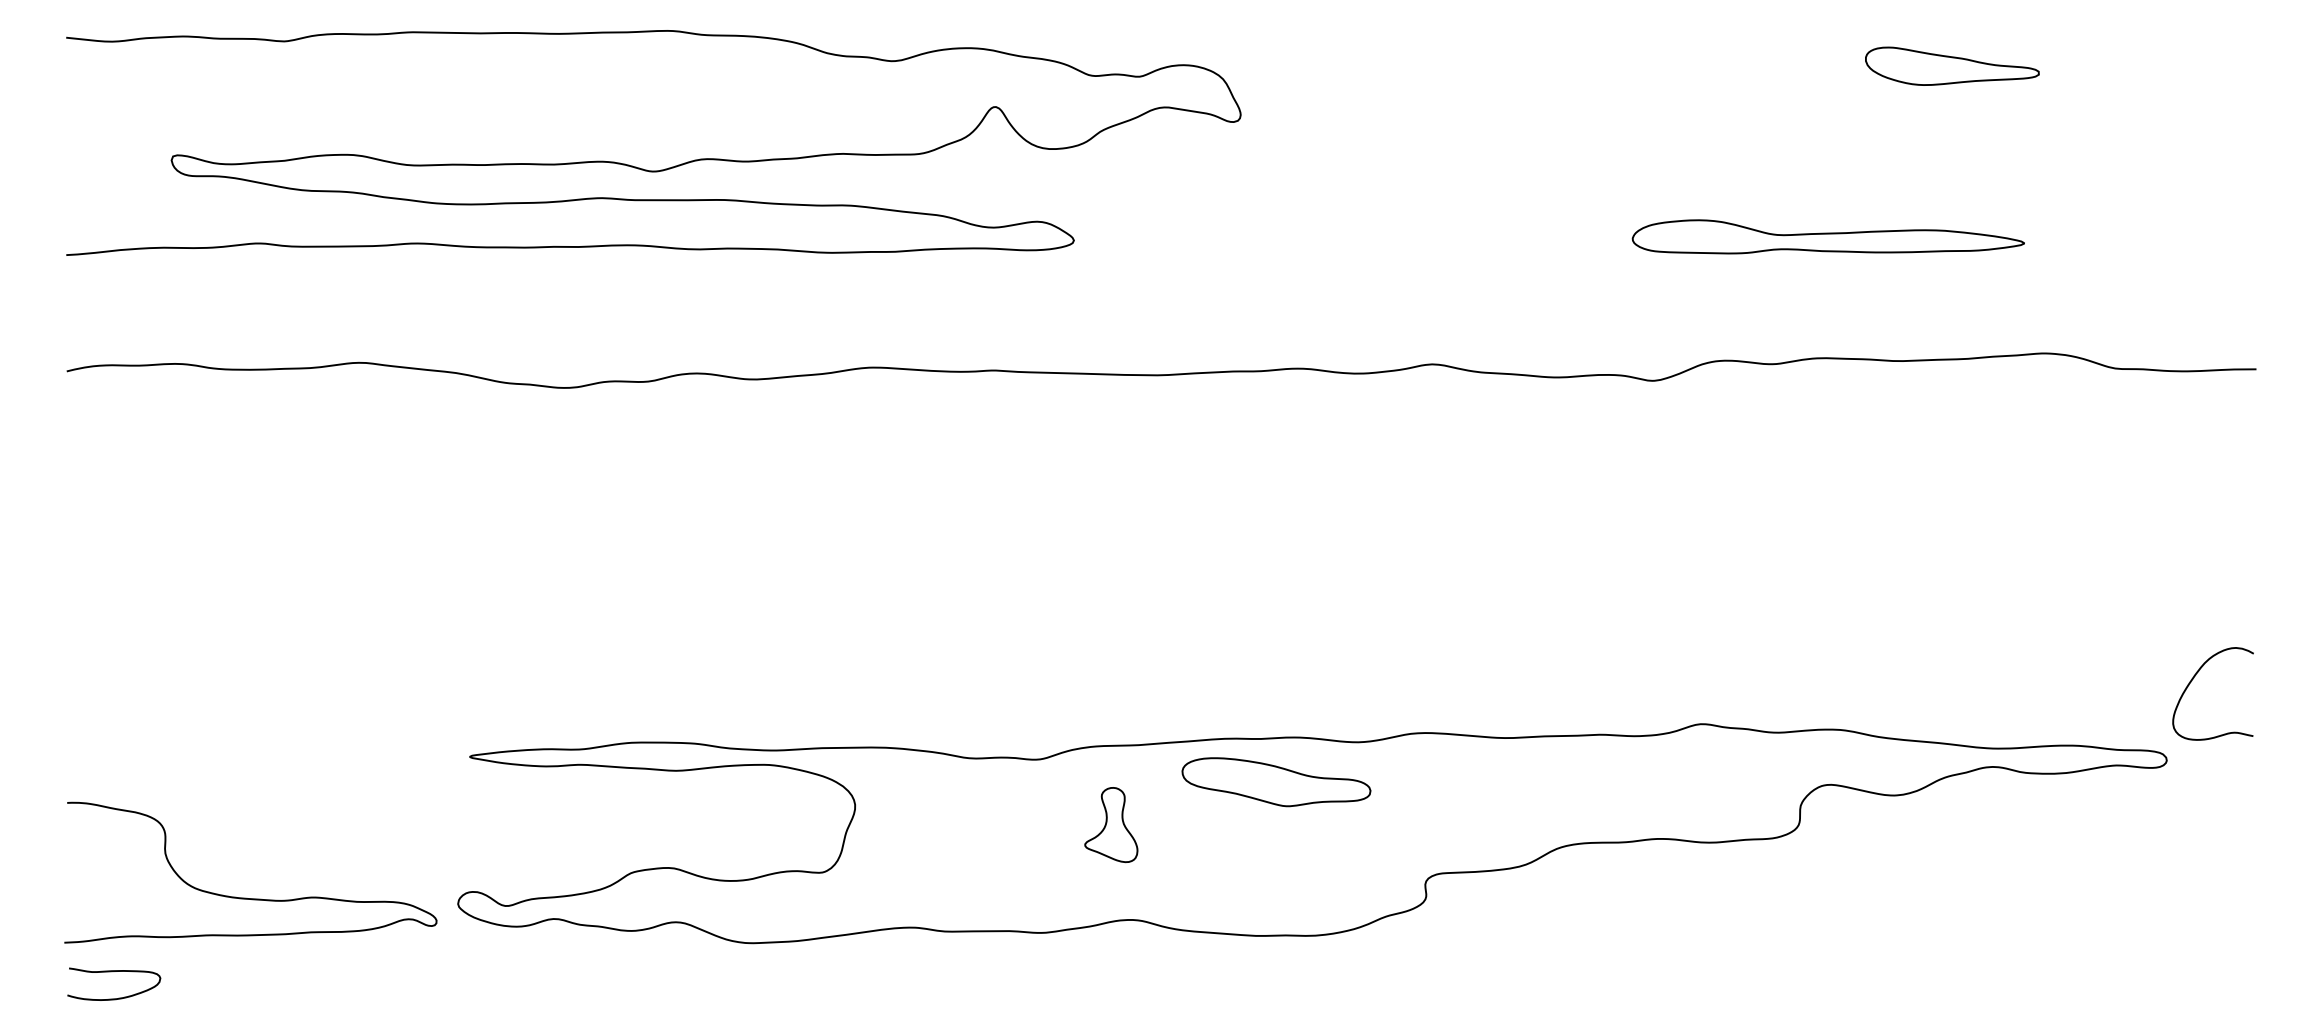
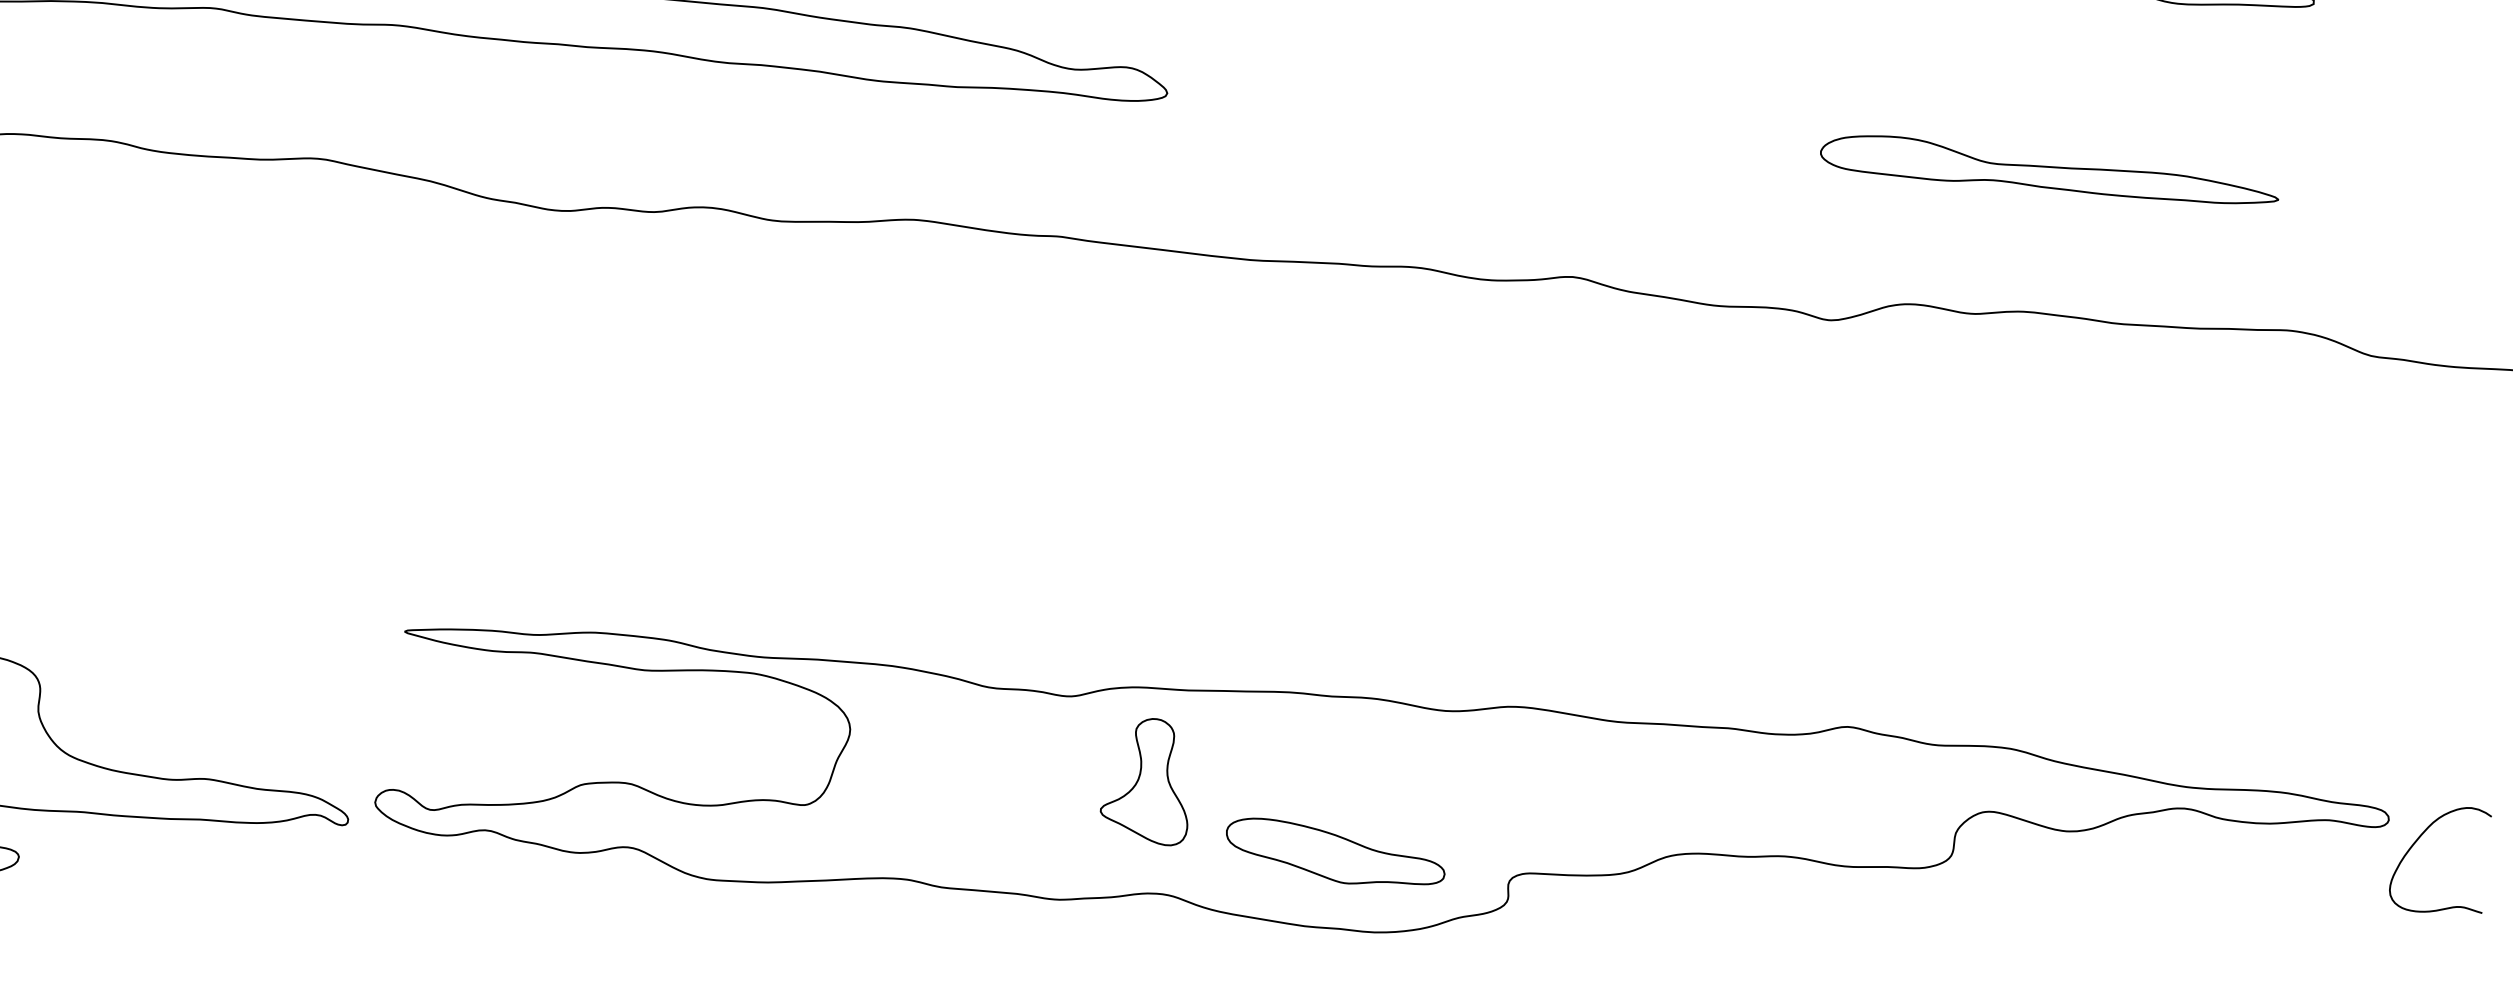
curve: (2193, 679) -> (2418, 840), moved
part: (1276, 782) -> (1335, 854), moved
part: (1111, 824) -> (1147, 780), size x1.43

